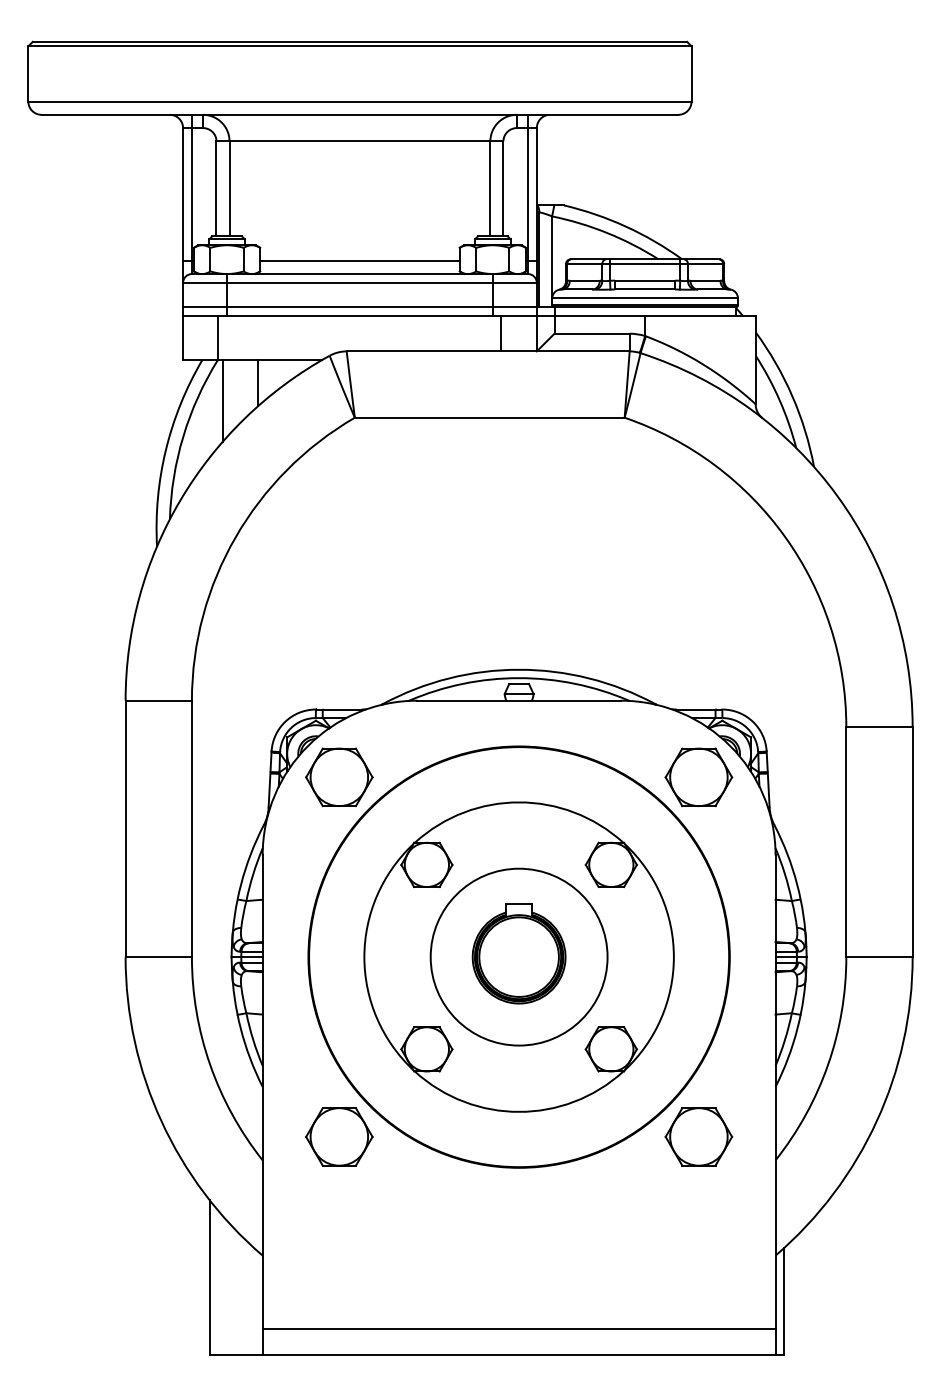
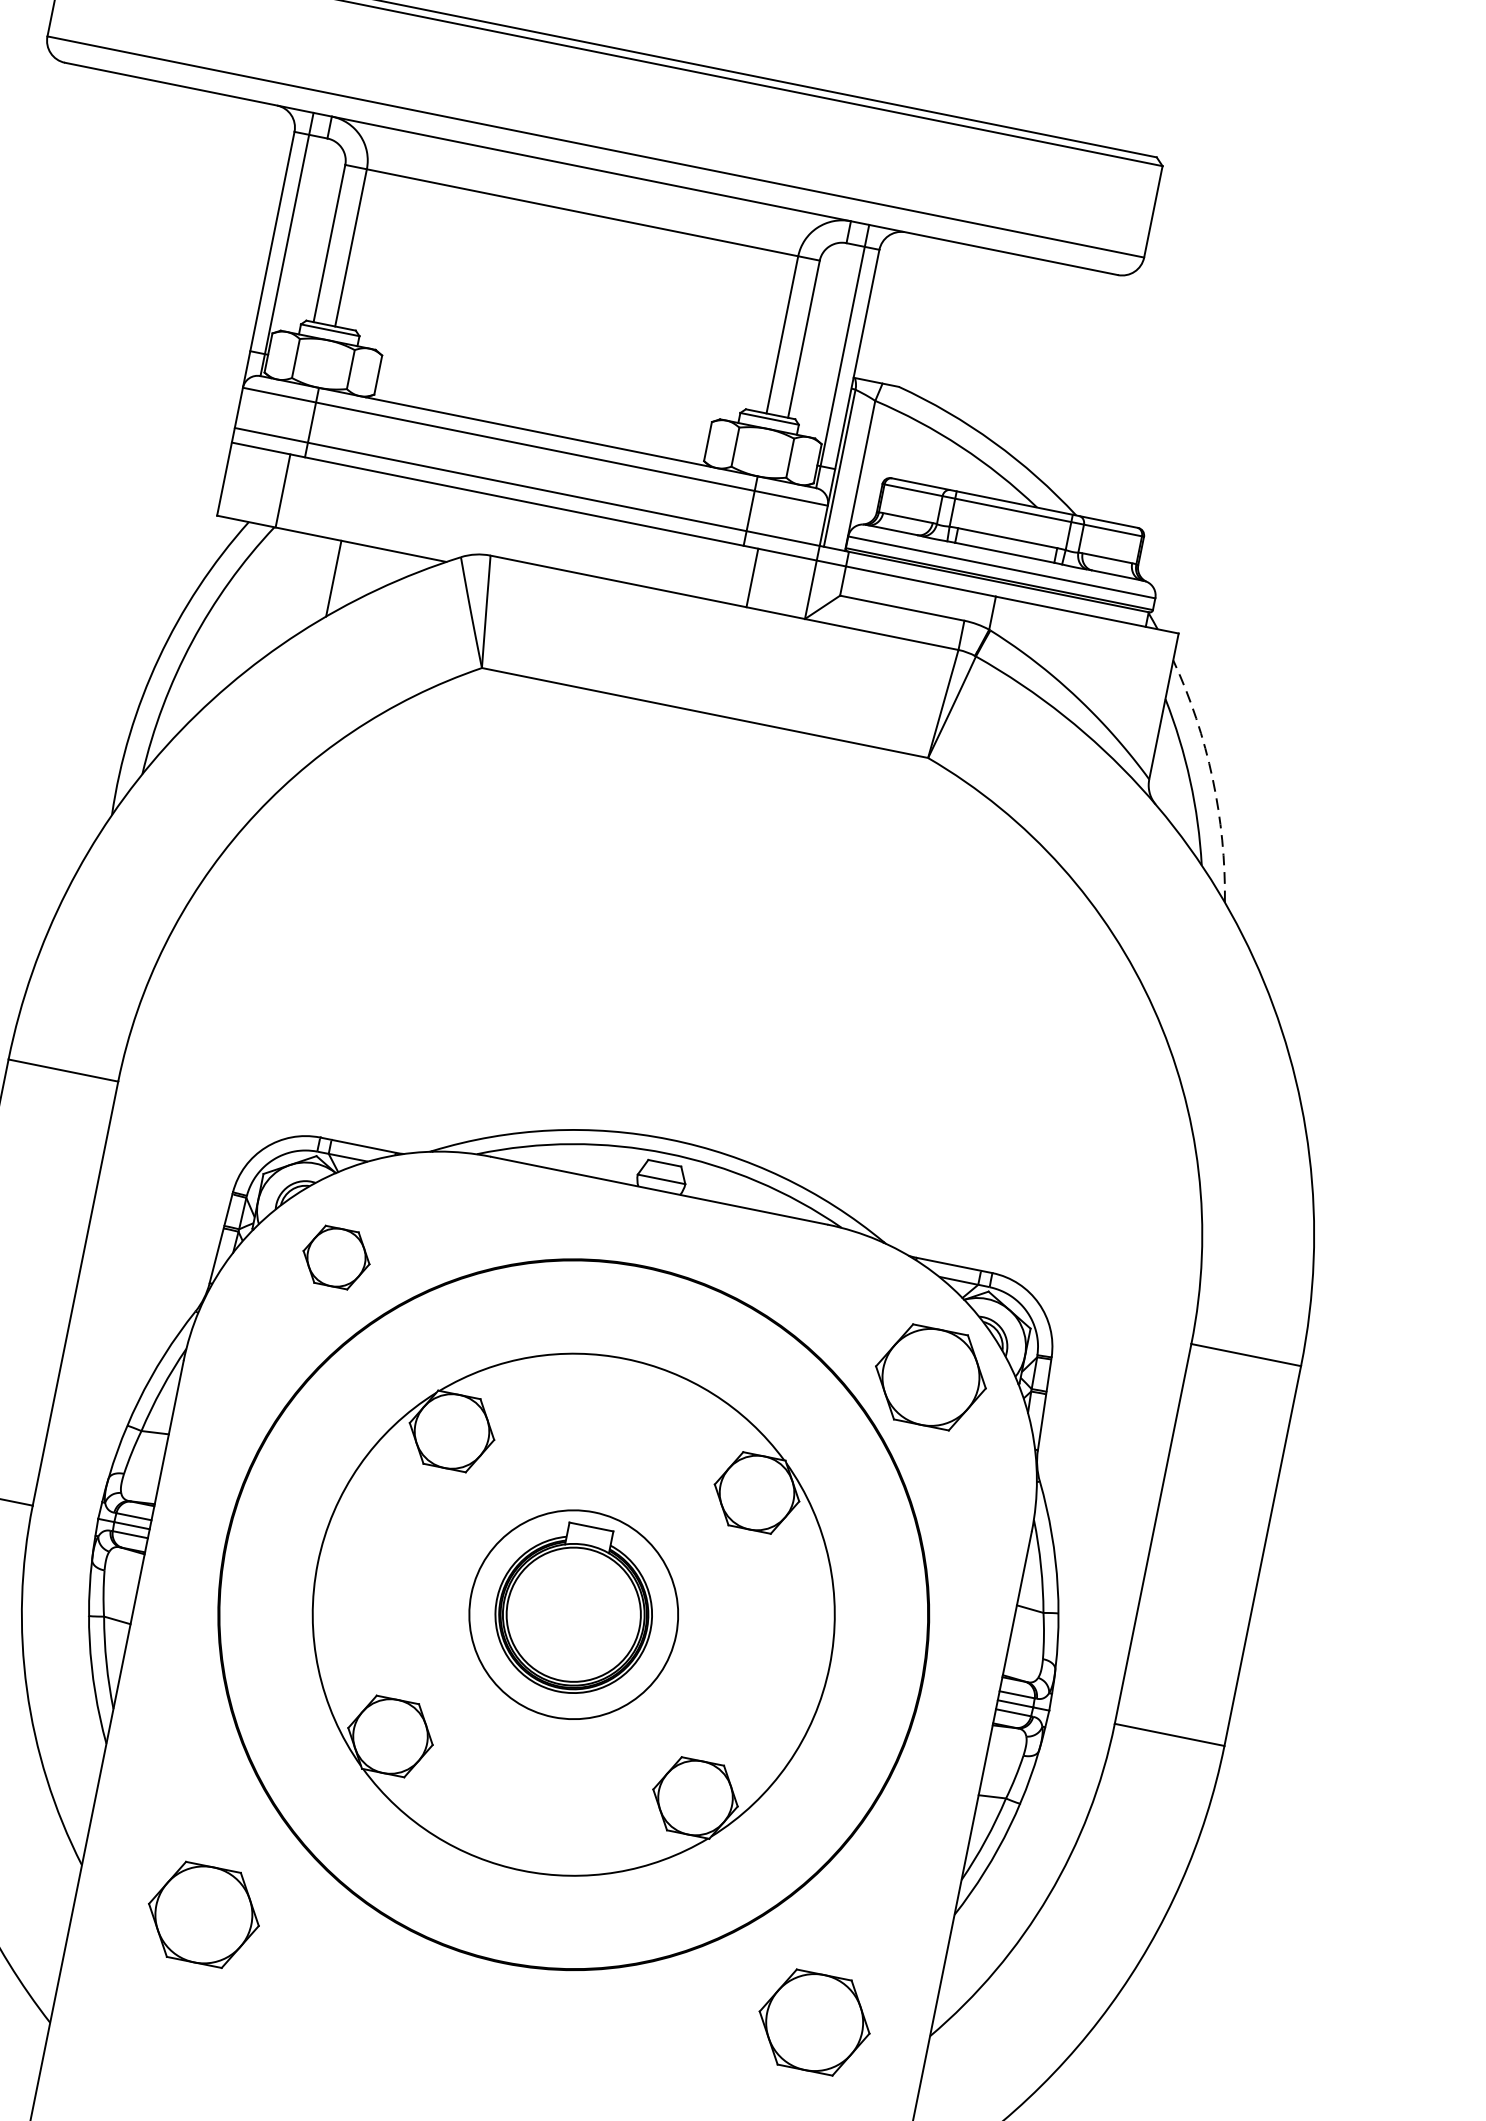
line: (359, 260) -> (542, 409), removed
arc: (792, 396) -> (1212, 778), solid -> dashed
line: (222, 400) -> (268, 595), removed
part: (339, 777) -> (336, 1257), size x0.6
circle: (518, 956) -> (572, 1613), size x0.7
part: (339, 1136) -> (204, 1914), moved
part: (698, 1136) -> (814, 2021), moved

